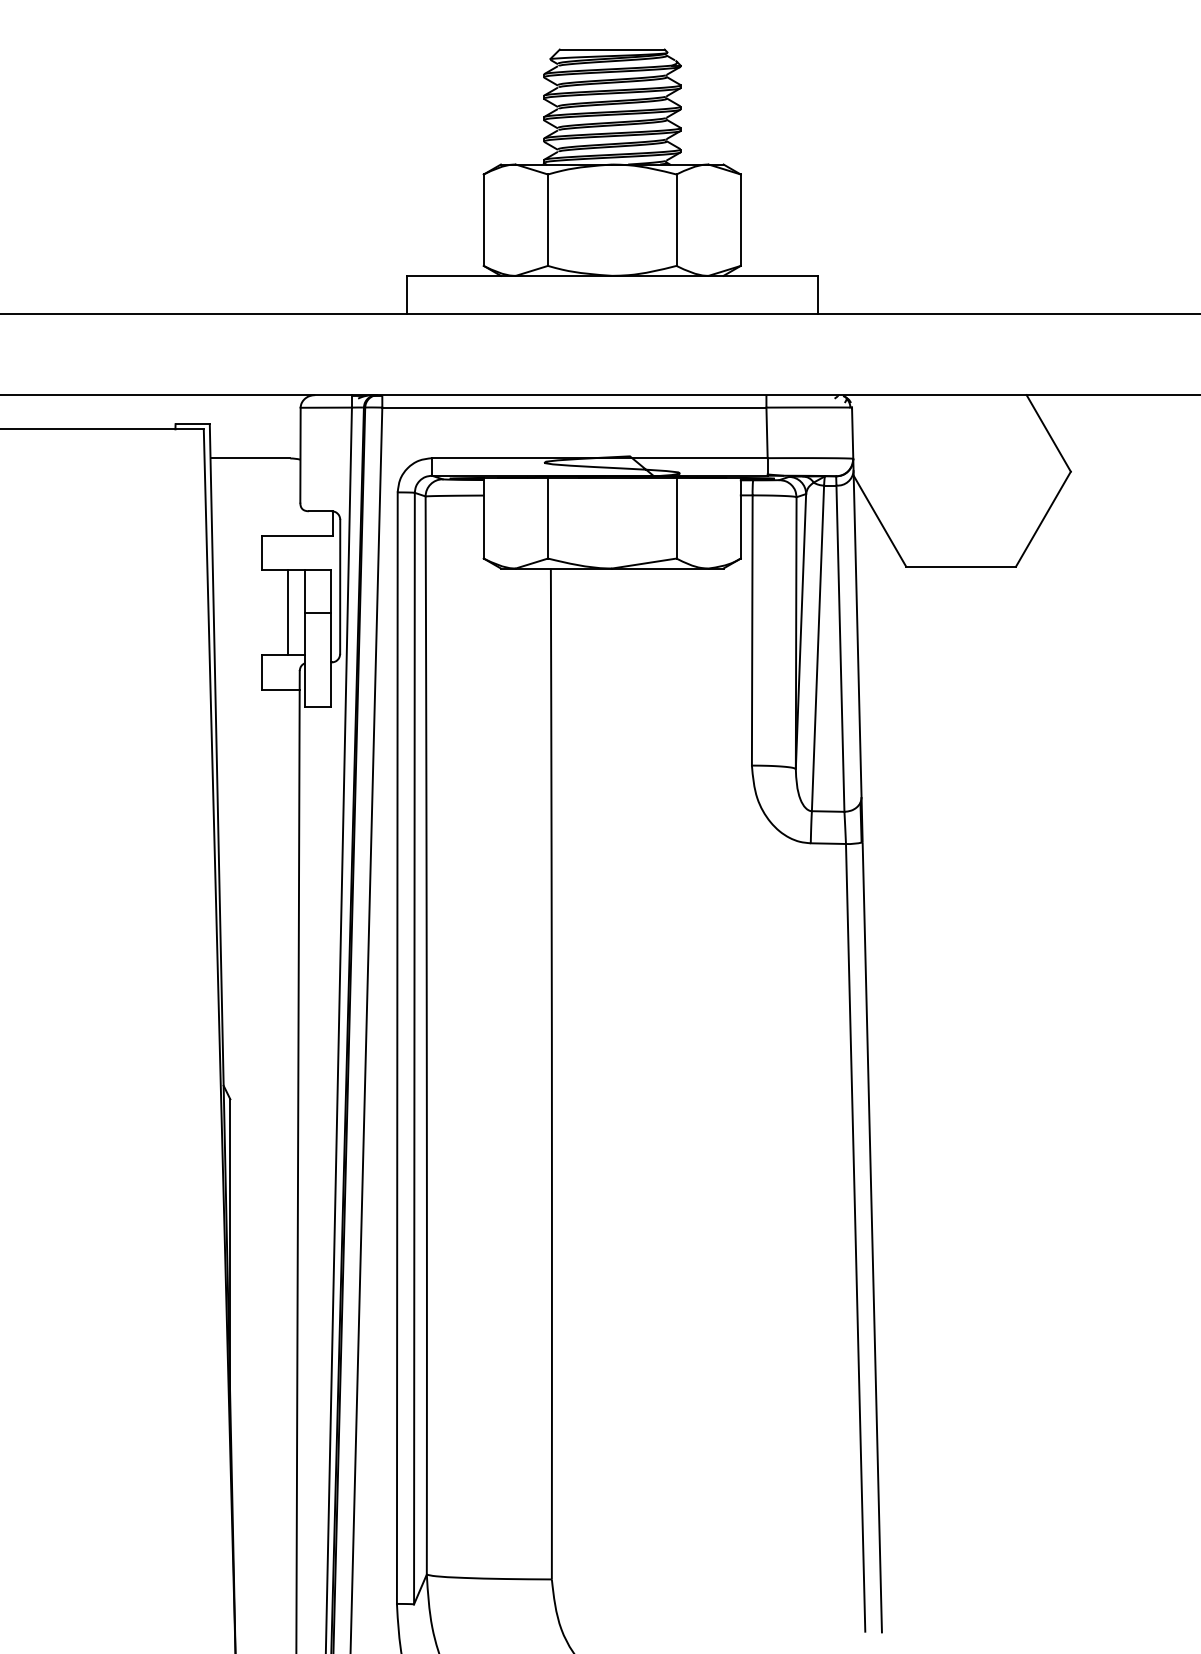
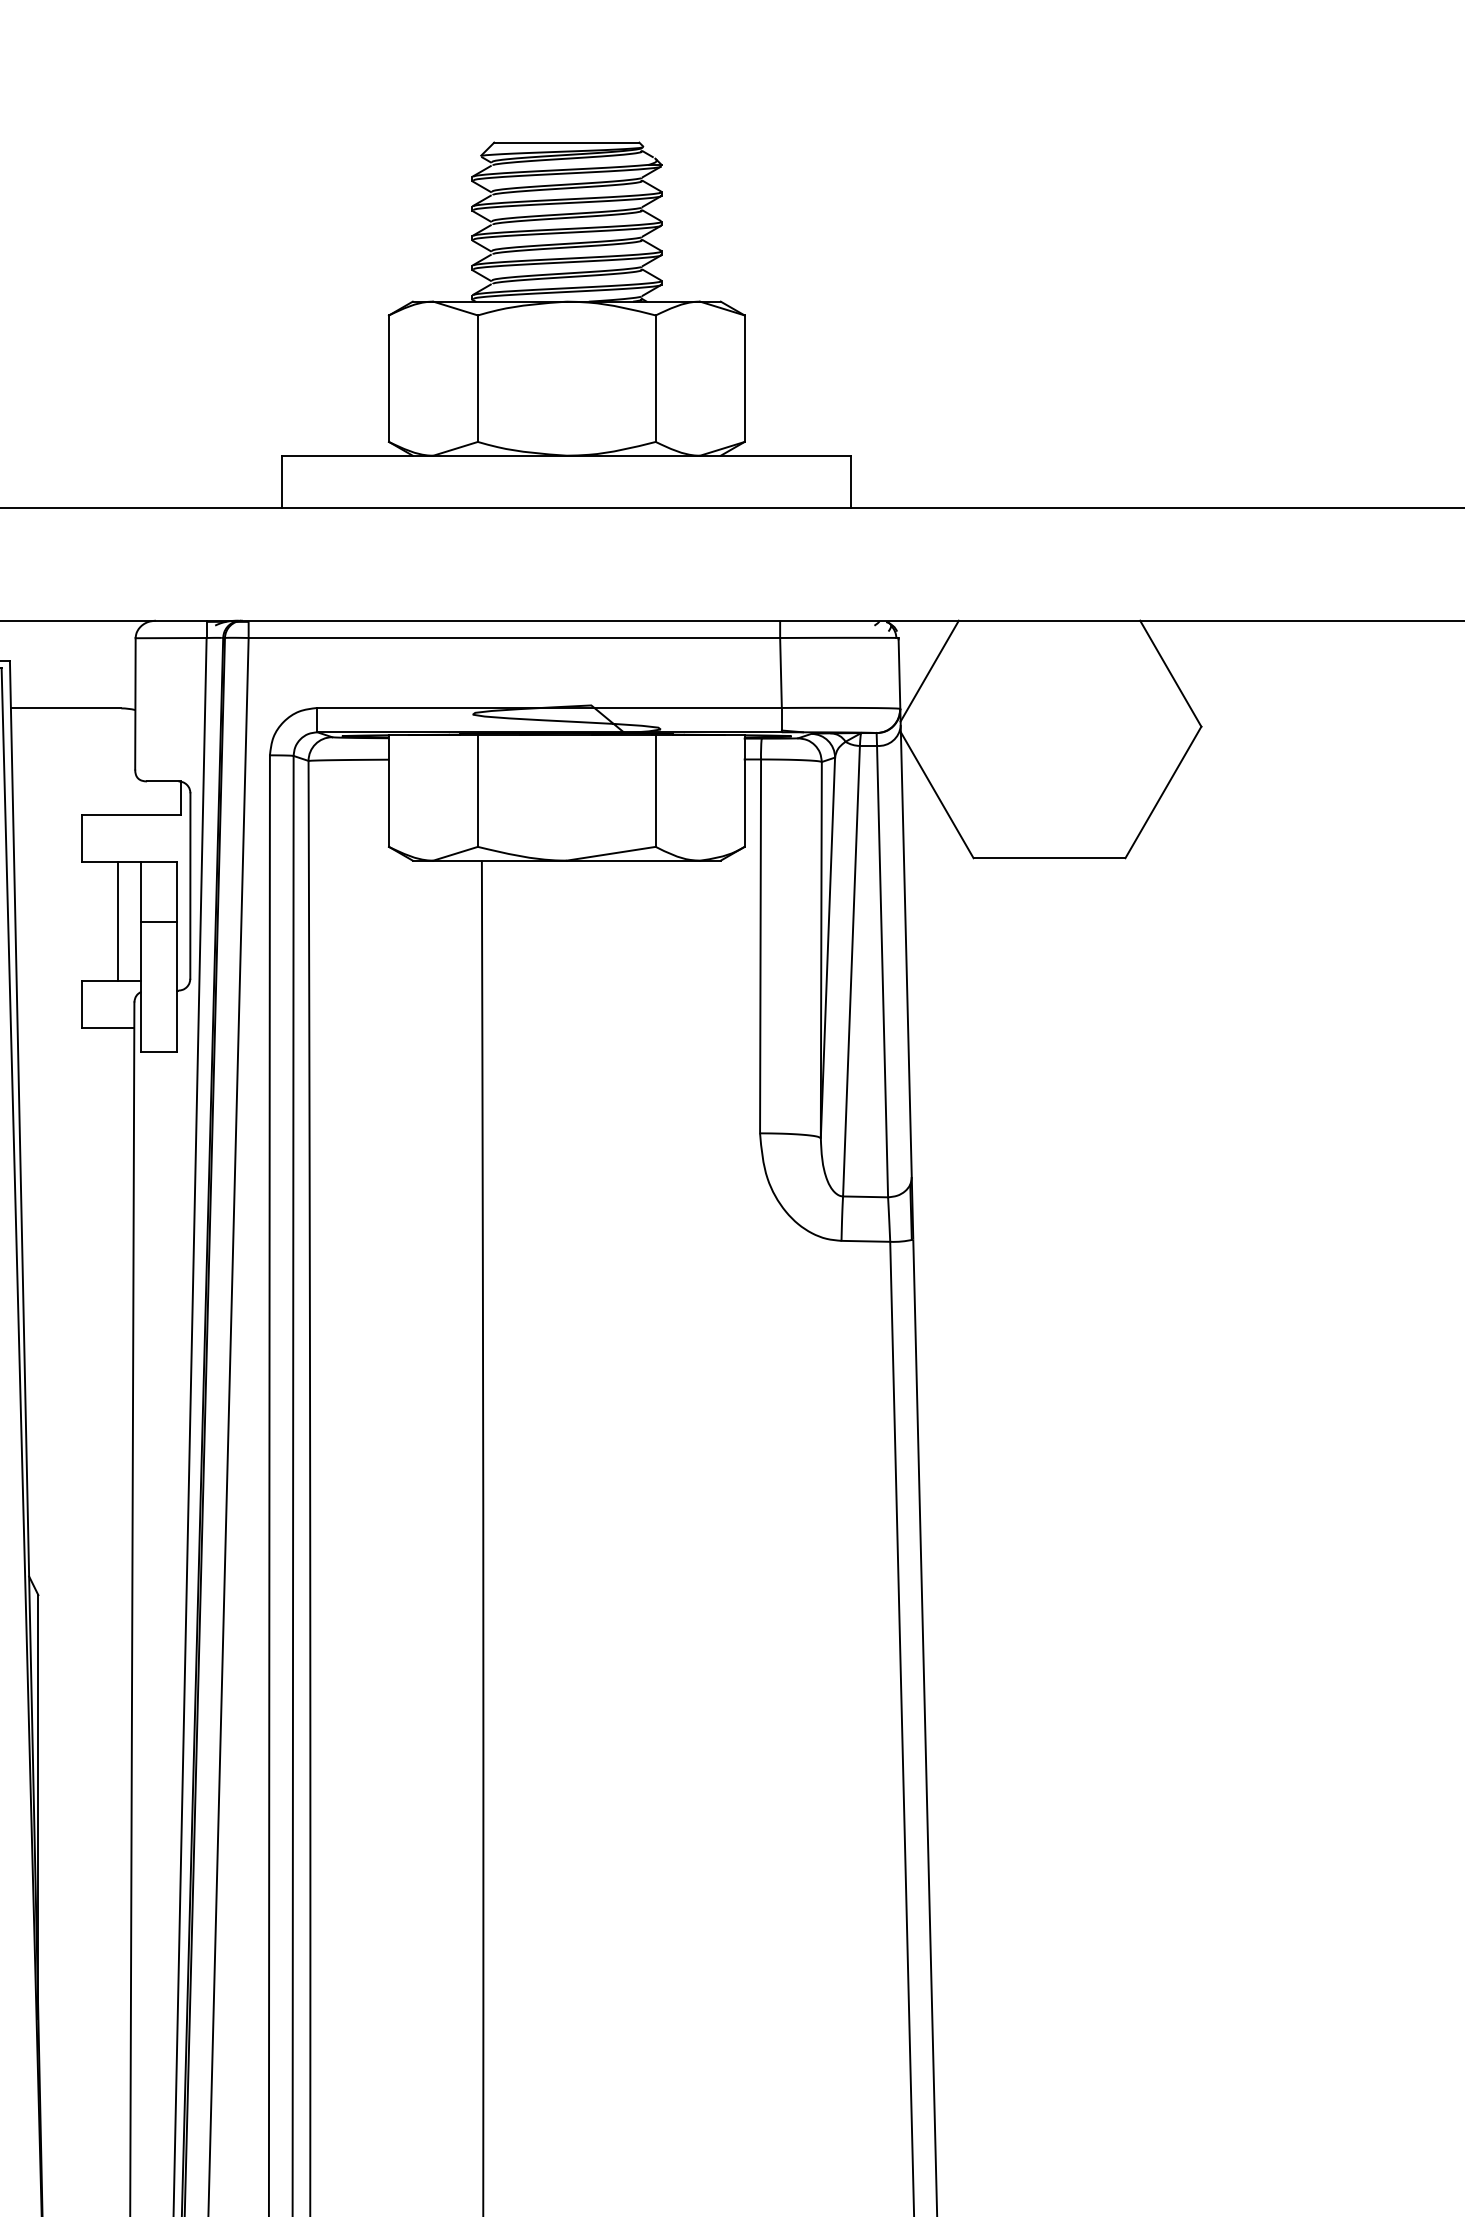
line: (874, 431) -> (929, 671), added

